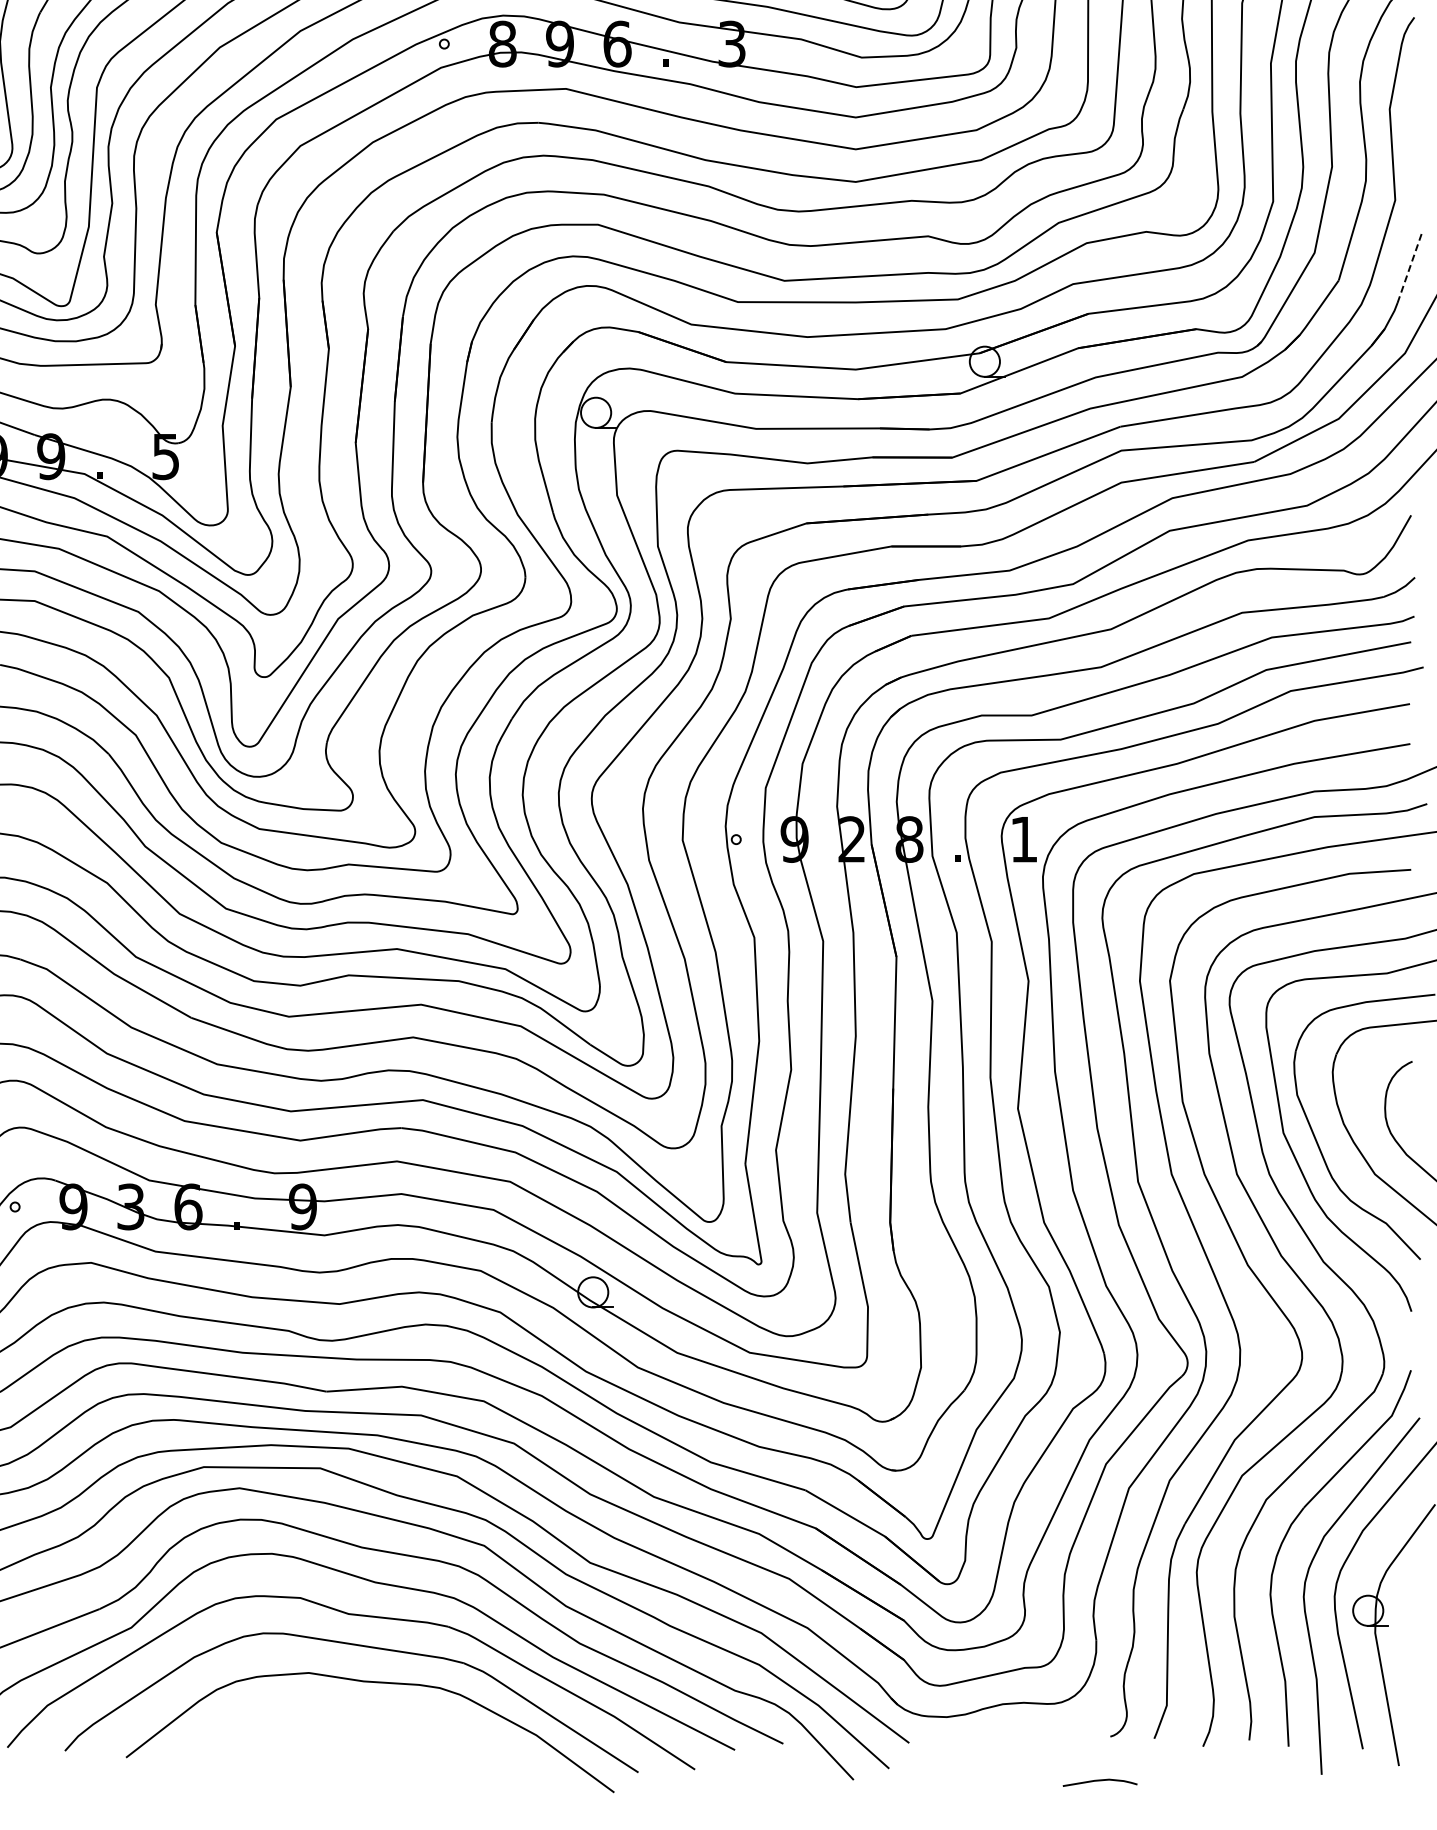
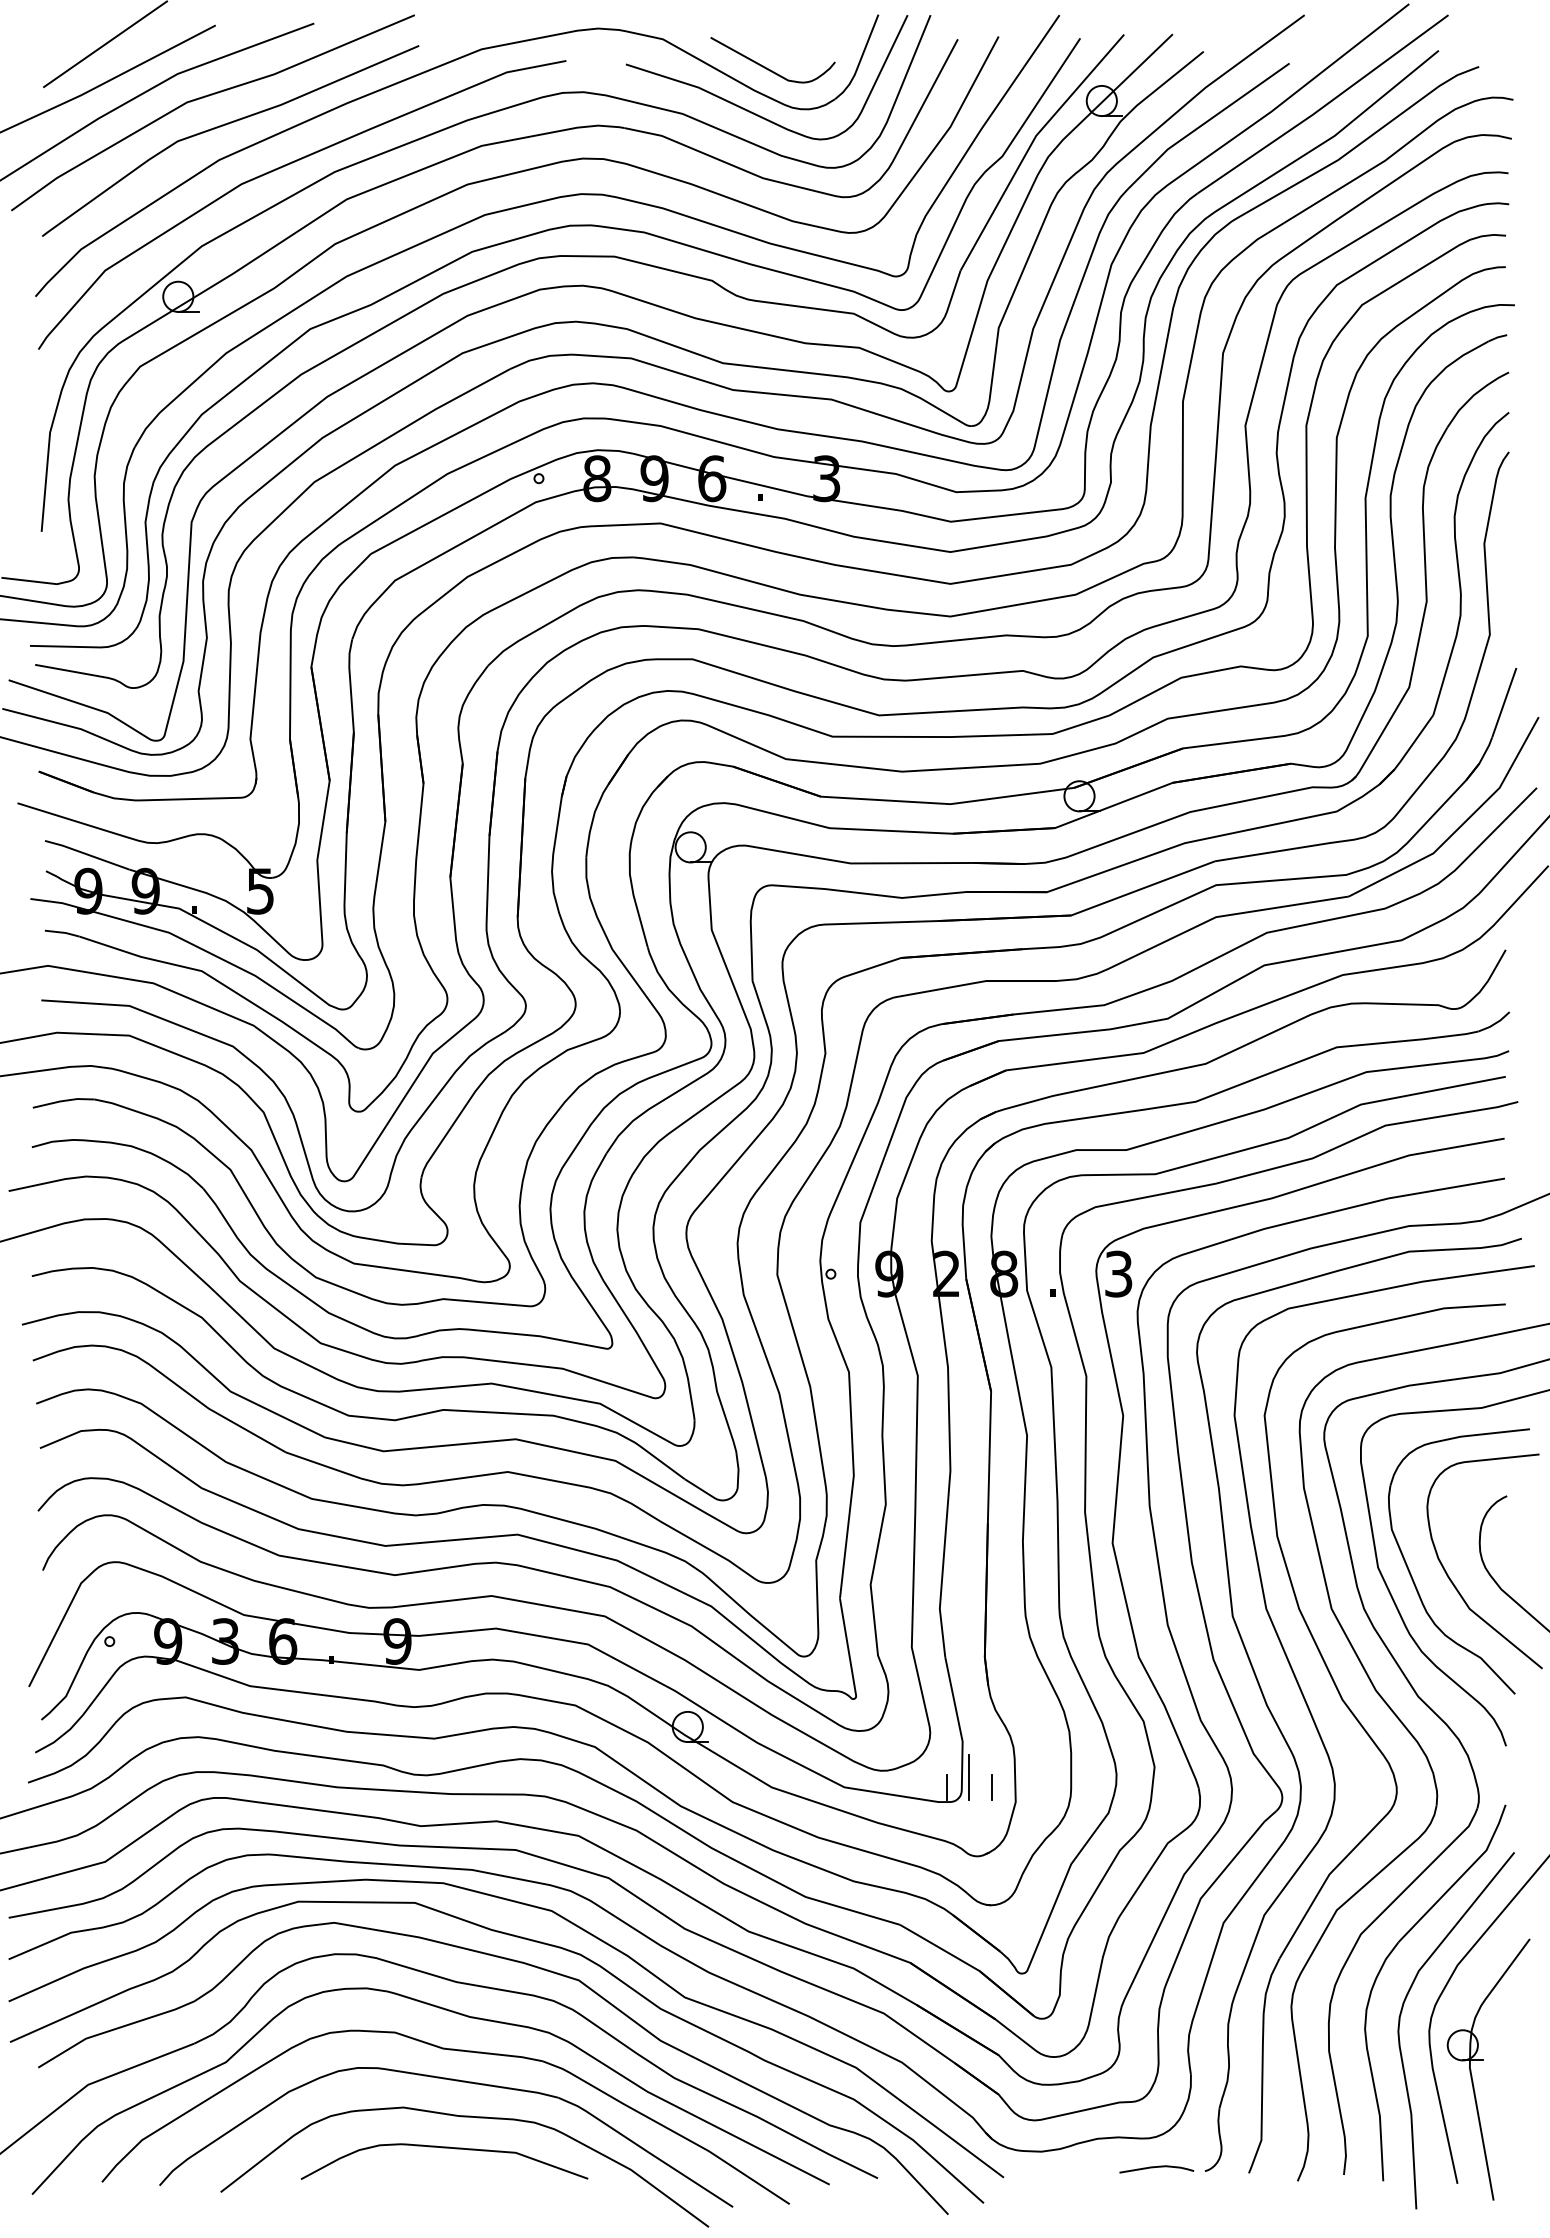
line: (1409, 267) -> (1504, 702), dashed -> solid
text: (1023, 838) -> (1118, 1273), 1 -> 3
line: (874, 1342) -> (969, 1777), added
line: (851, 1352) -> (946, 1787), added
line: (896, 1352) -> (991, 1787), added
curve: (349, 1713) -> (444, 2148), added
curve: (1099, 1780) -> (1156, 2167), moved

